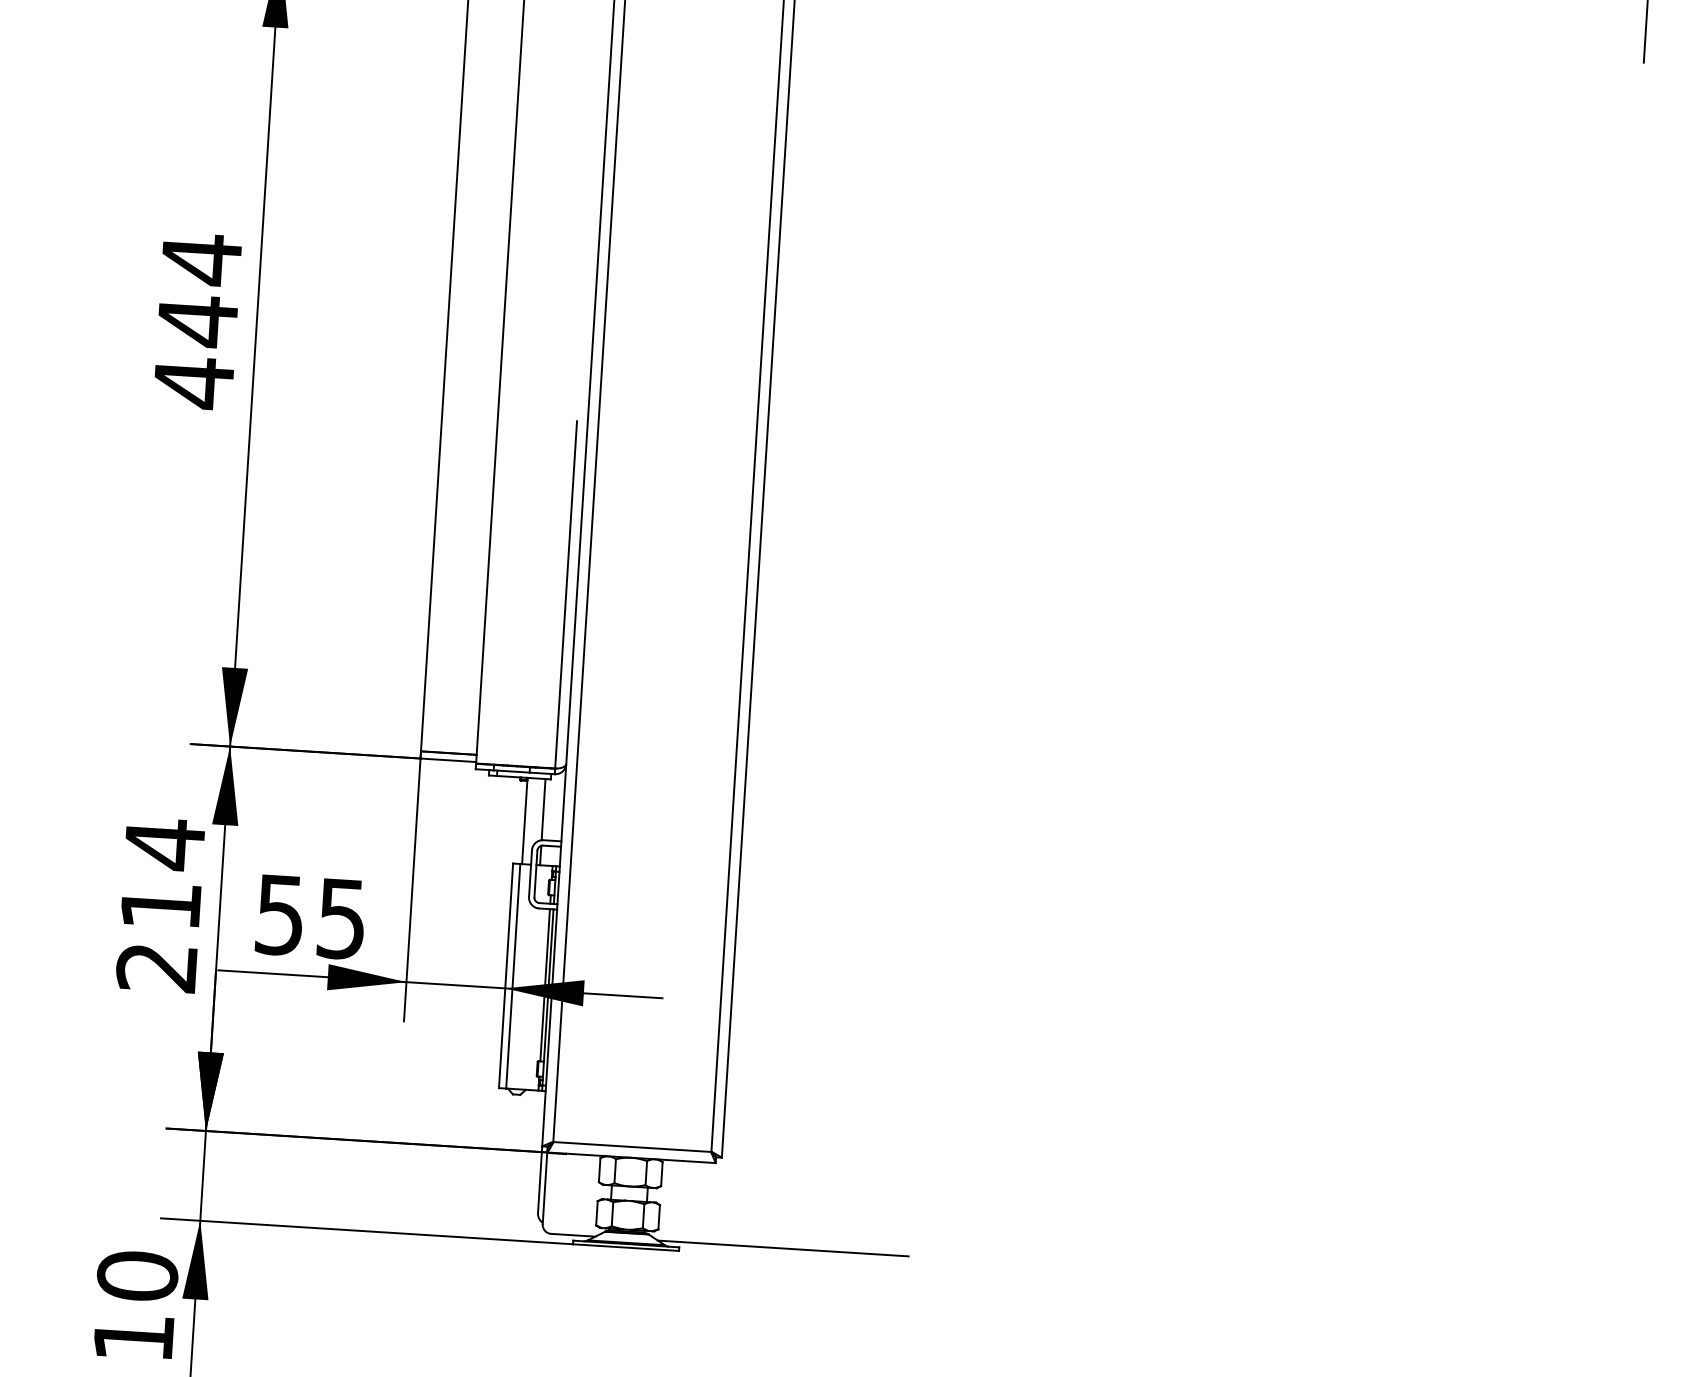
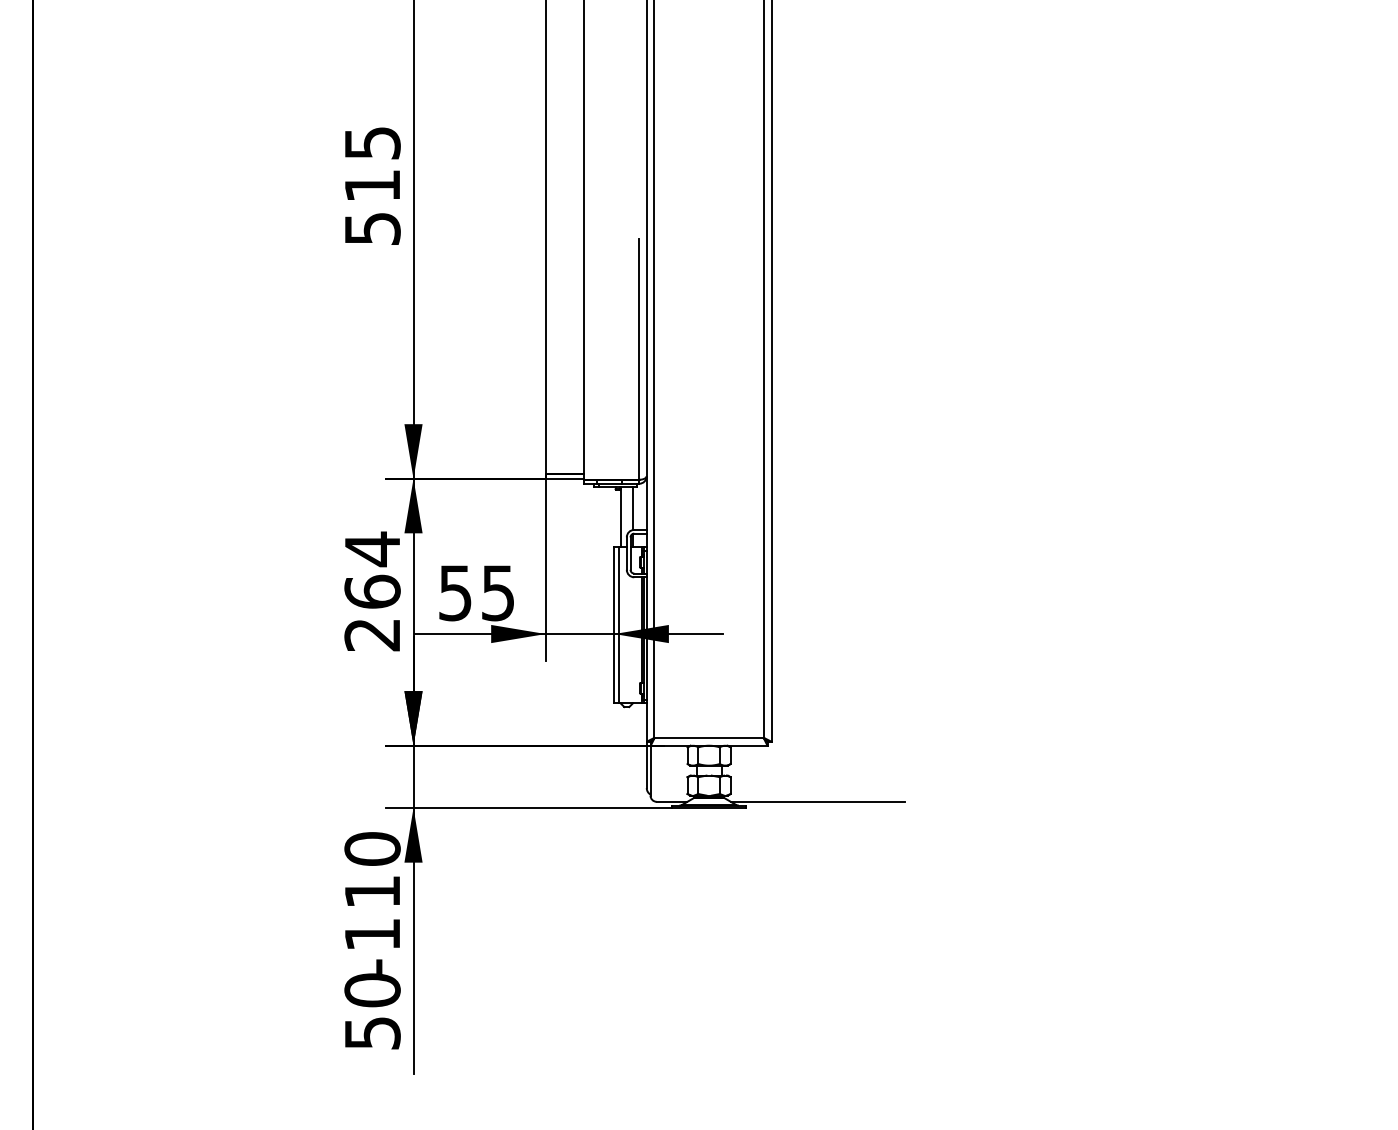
text: (197, 320) -> (372, 185), 444 -> 515
text: (160, 905) -> (372, 591), 214 -> 264

